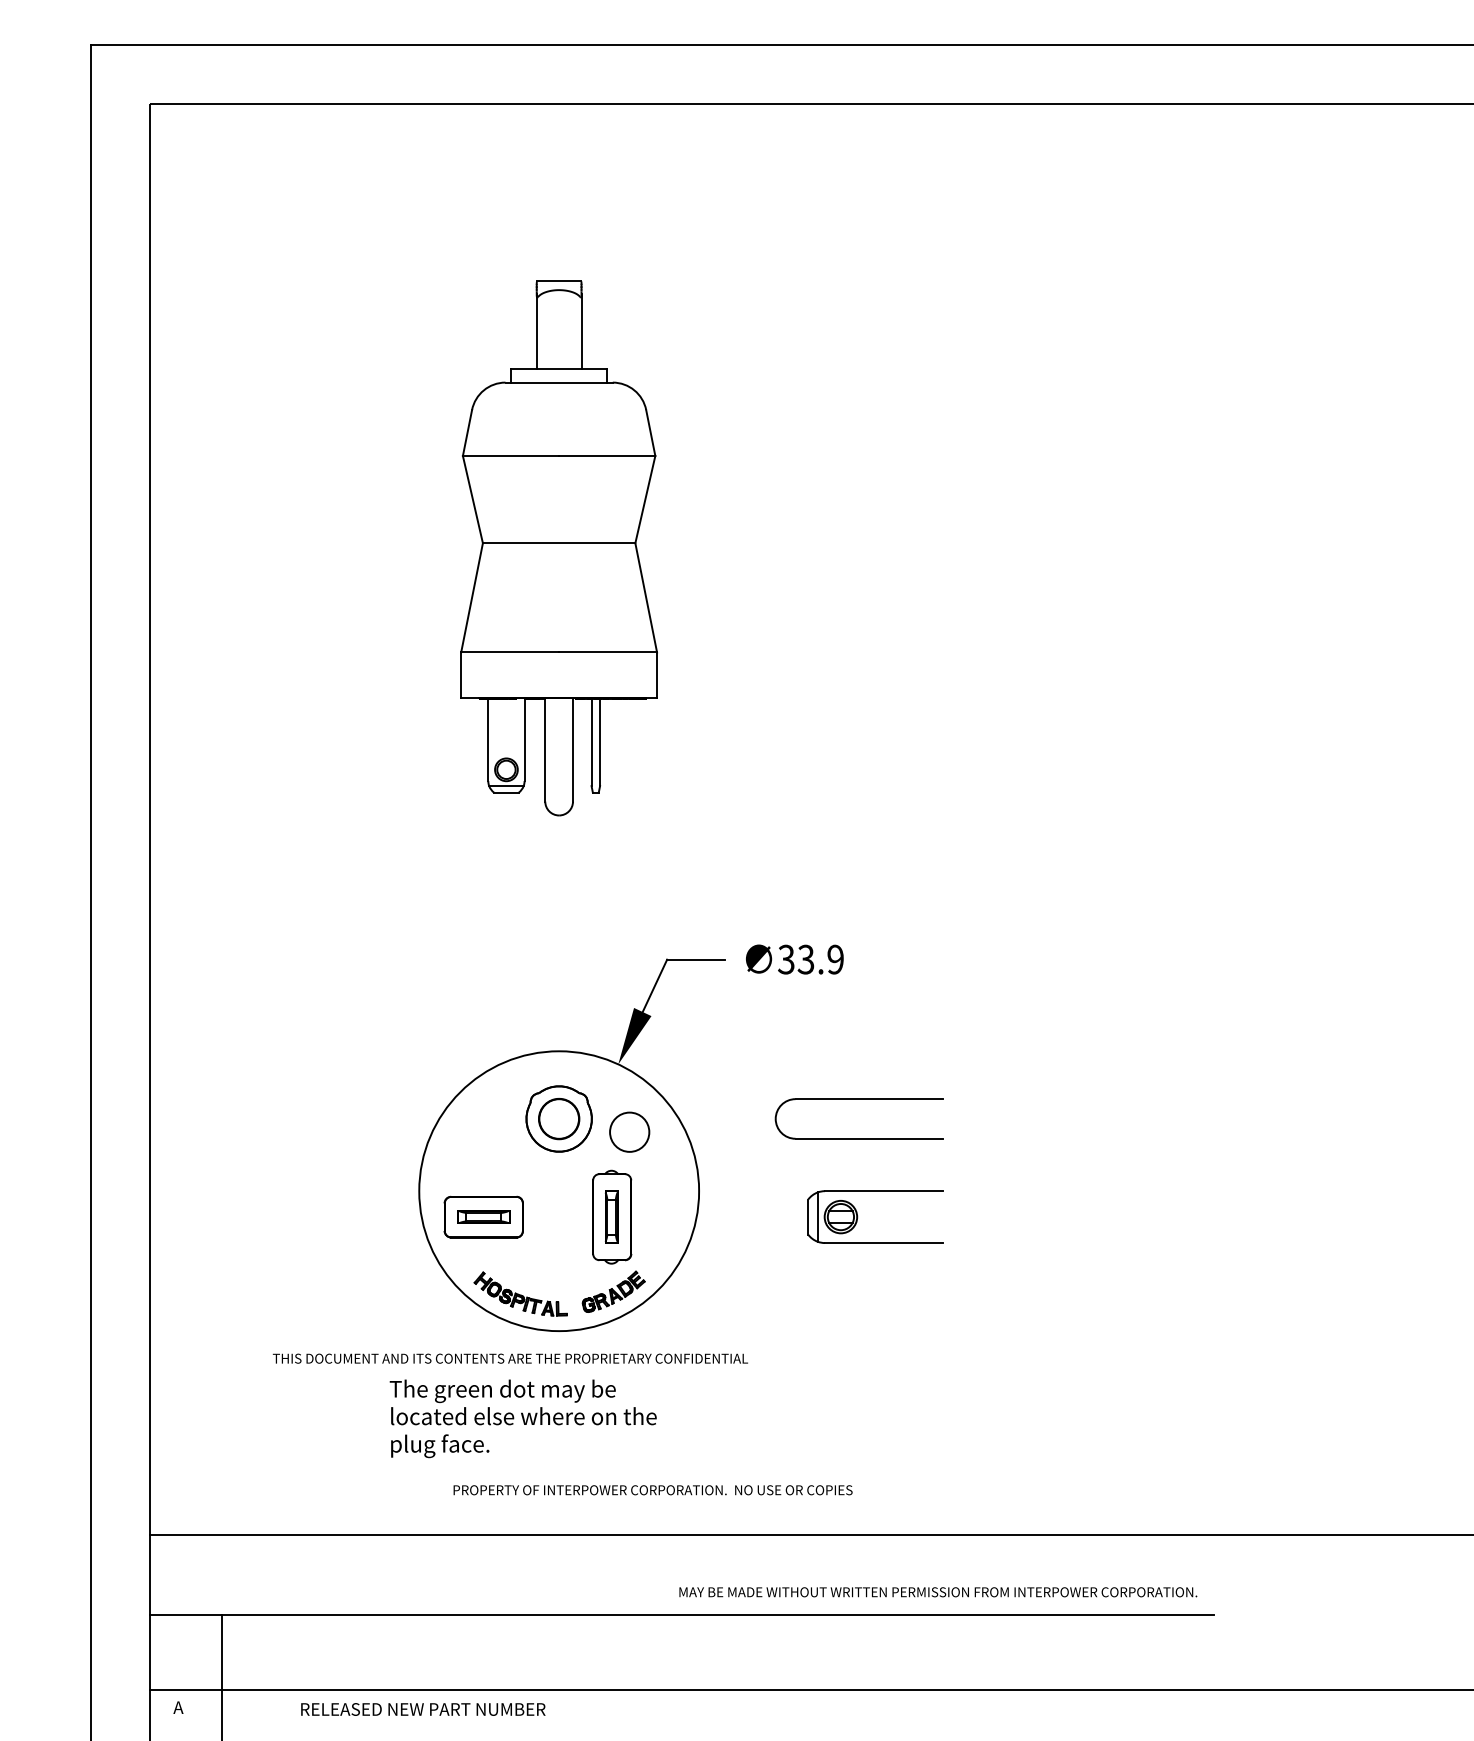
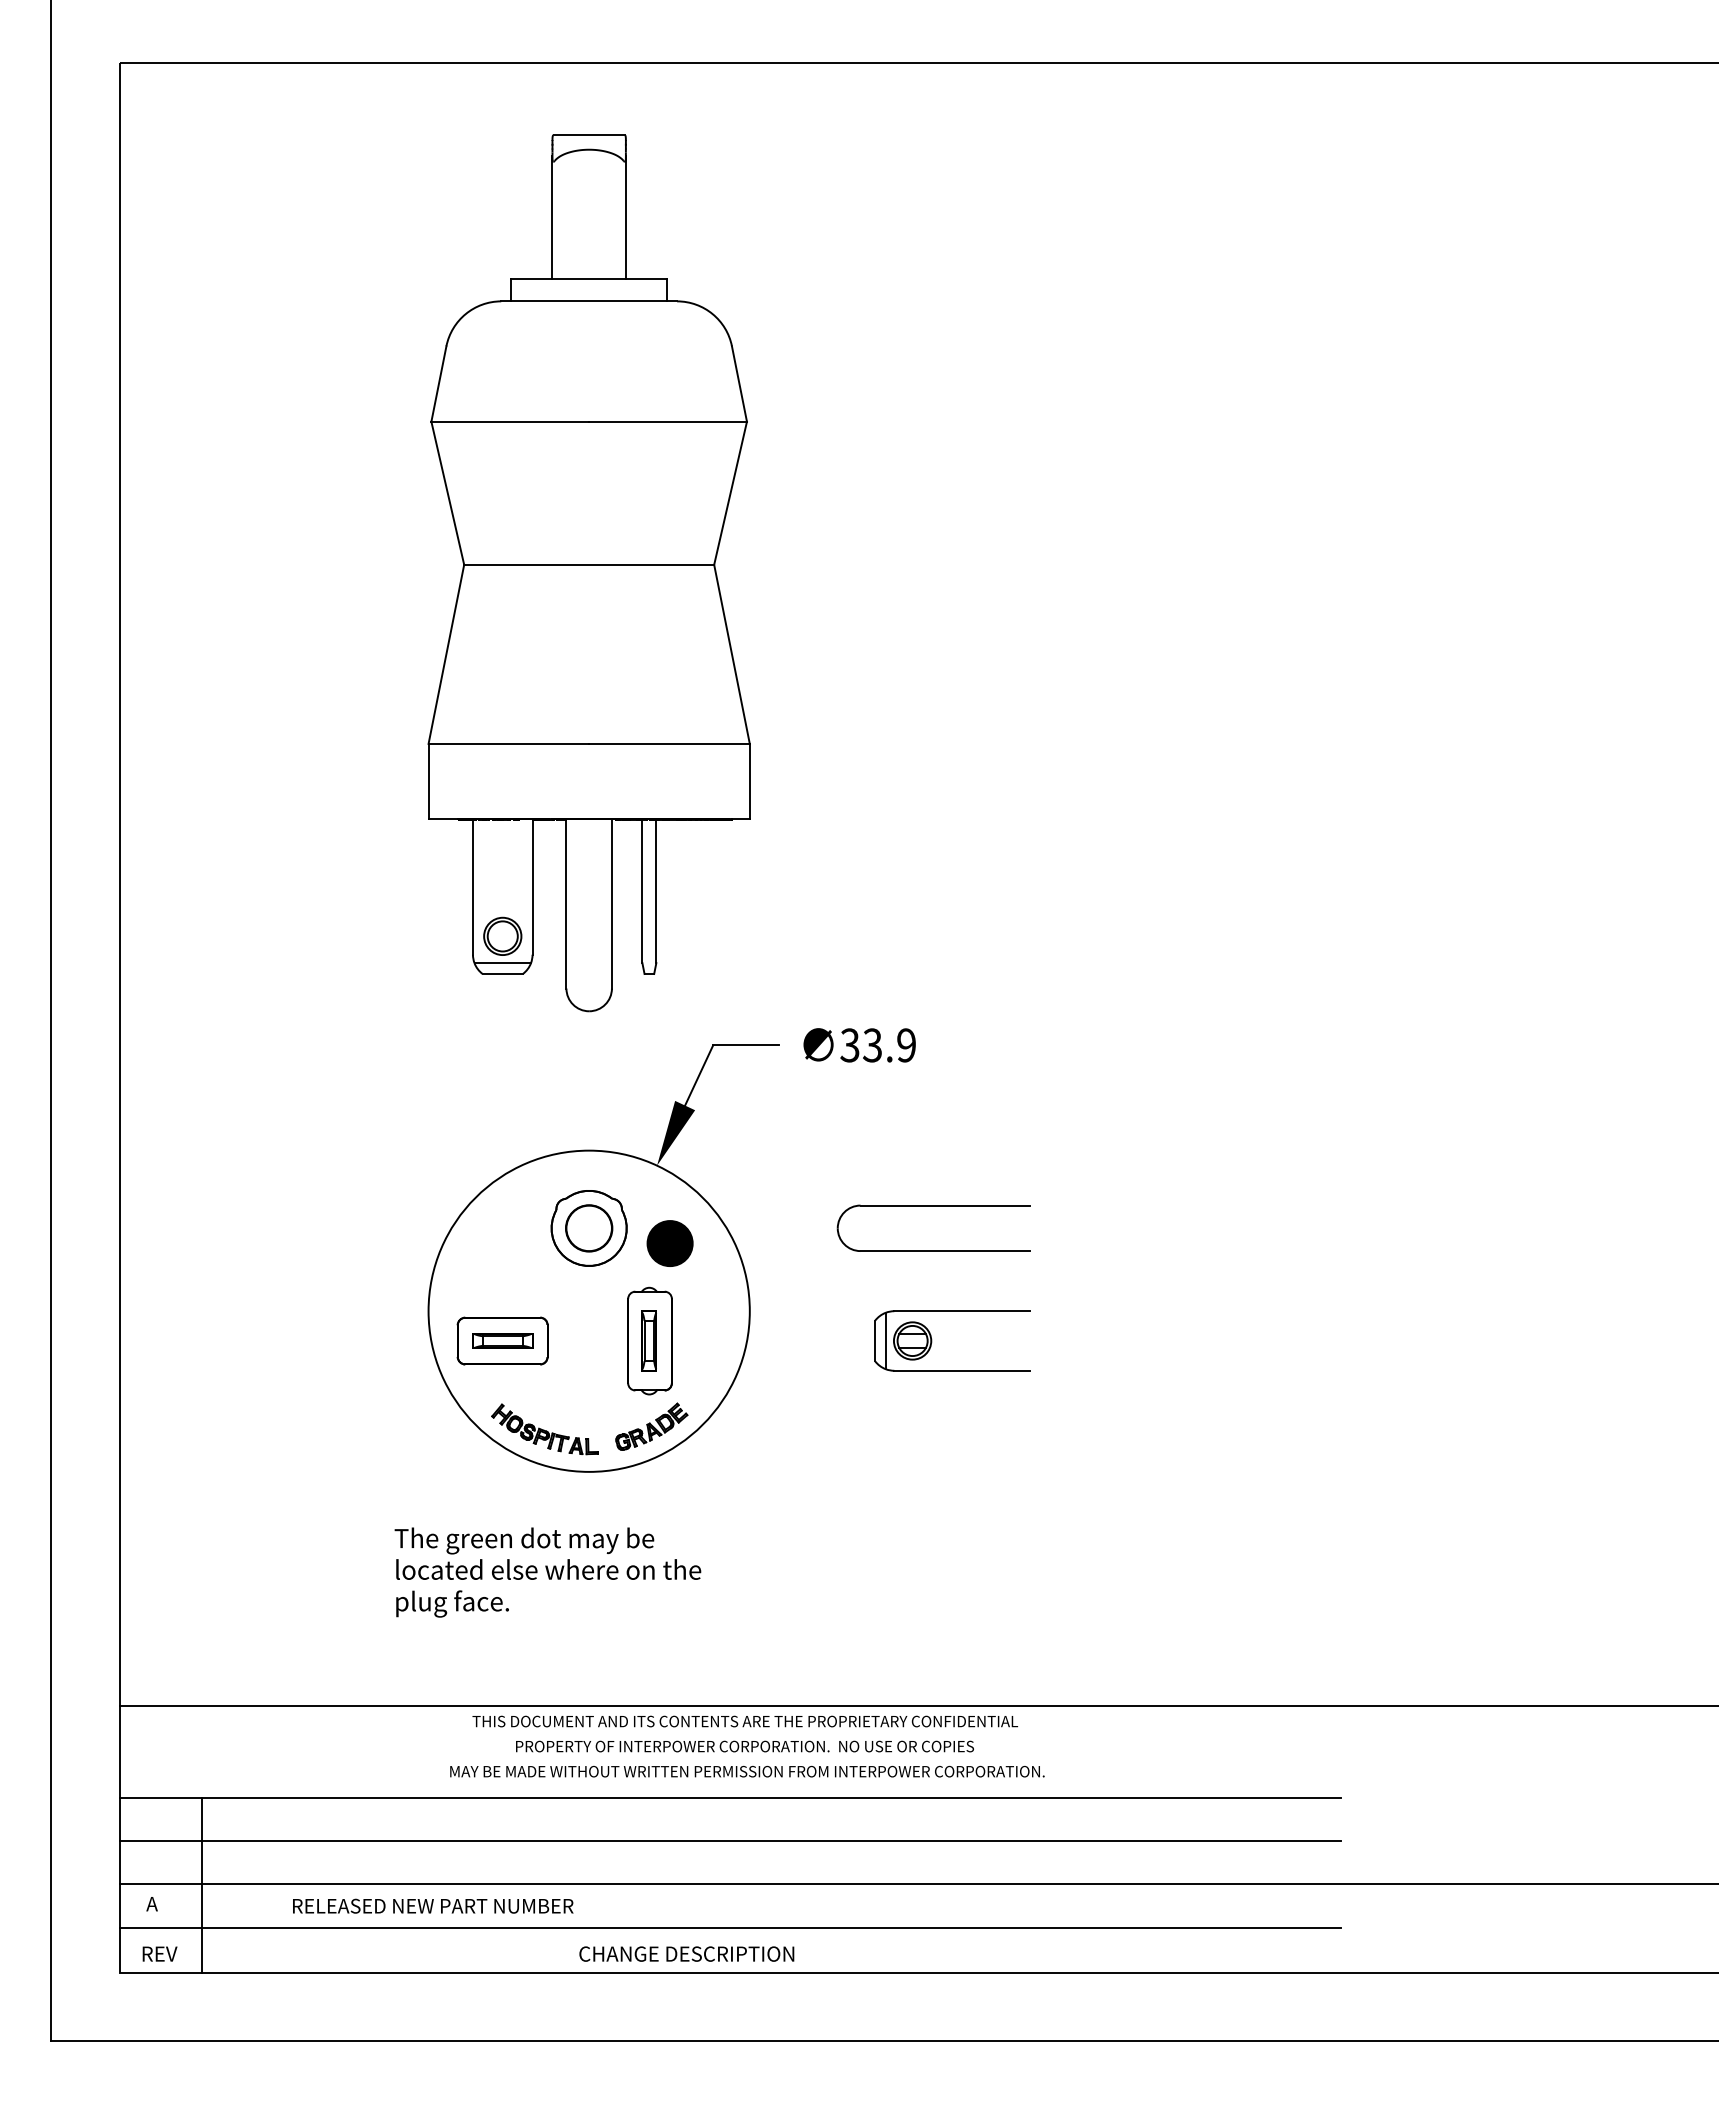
part: (558, 548) -> (588, 573), size x1.43
fill: (629, 1132) -> (669, 1243), added
text: (509, 1358) -> (744, 1721), moved
text: (652, 1490) -> (744, 1746), moved
text: (938, 1592) -> (747, 1771), moved
line: (682, 1653) -> (730, 1841), added
line: (682, 1728) -> (730, 1927), added

